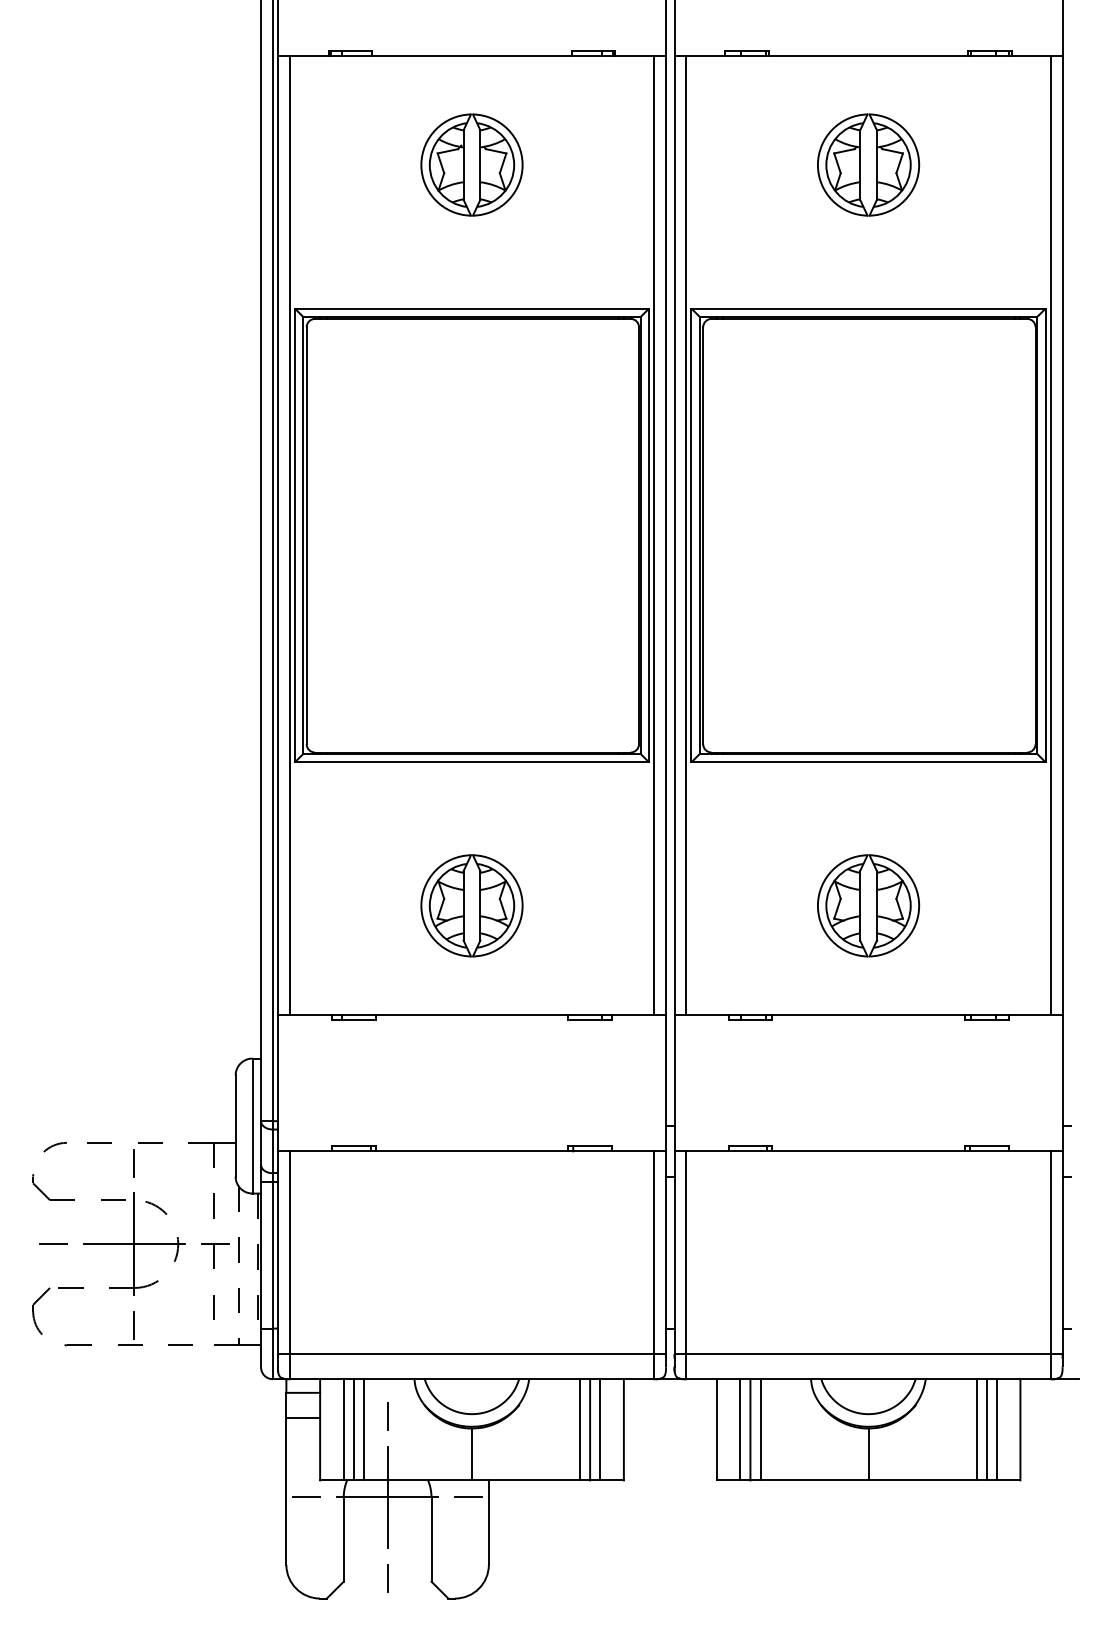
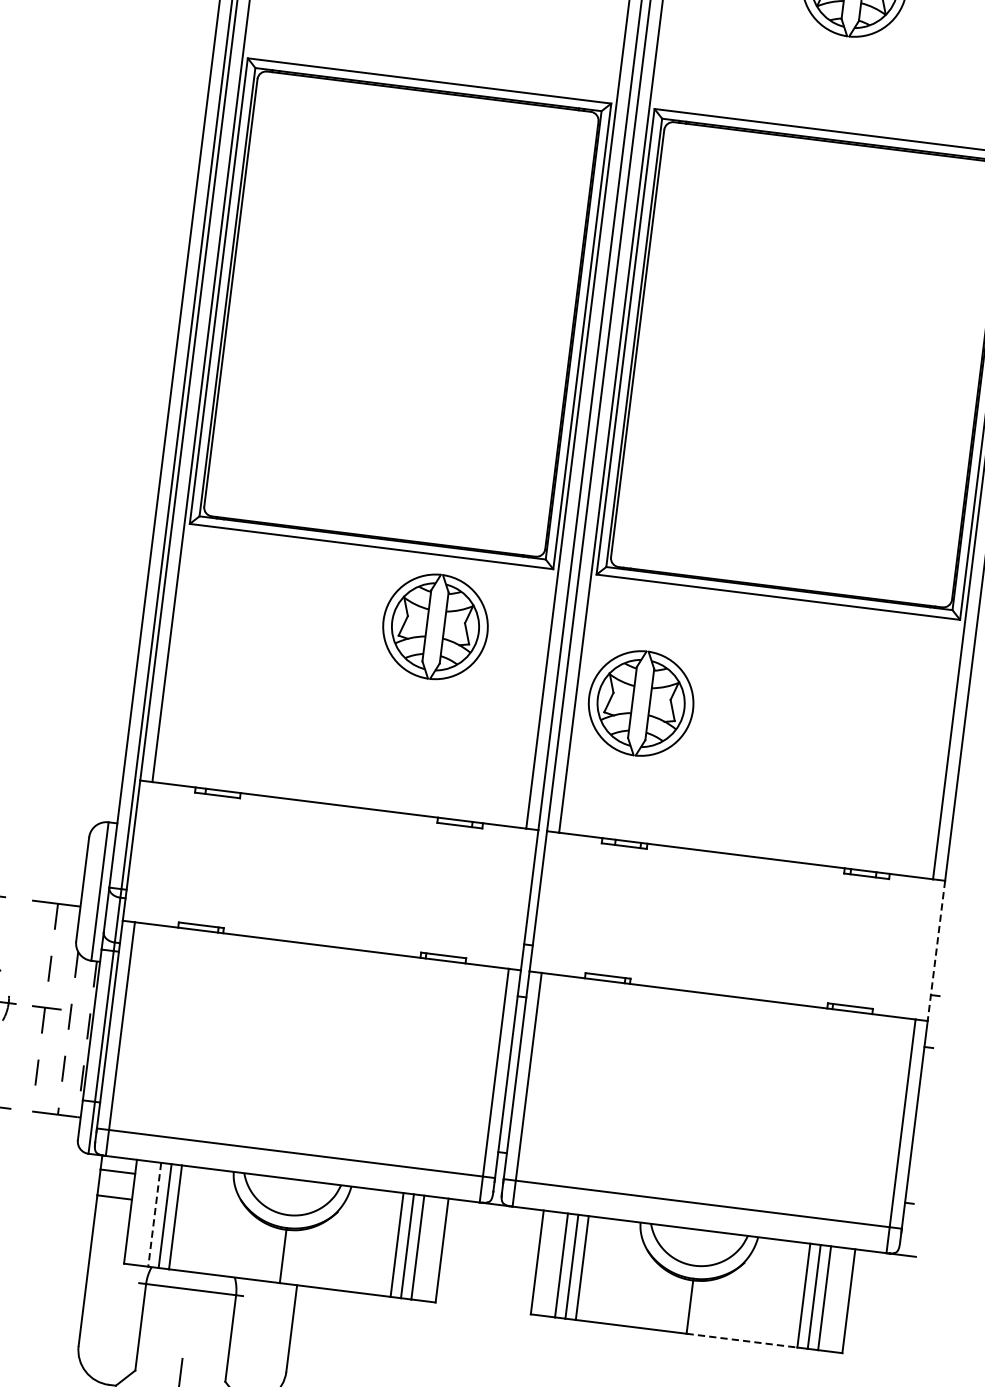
part: (471, 905) -> (435, 626), moved
part: (868, 905) -> (641, 703), moved
line: (1062, 1083) -> (936, 951), solid -> dashed
line: (387, 1415) -> (201, 1205), removed
line: (343, 1429) -> (154, 1214), solid -> dashed
line: (922, 1480) -> (741, 1340), solid -> dashed
line: (387, 1496) -> (191, 1288), removed
line: (306, 1497) -> (107, 1279), removed
line: (468, 1497) -> (274, 1300), removed

